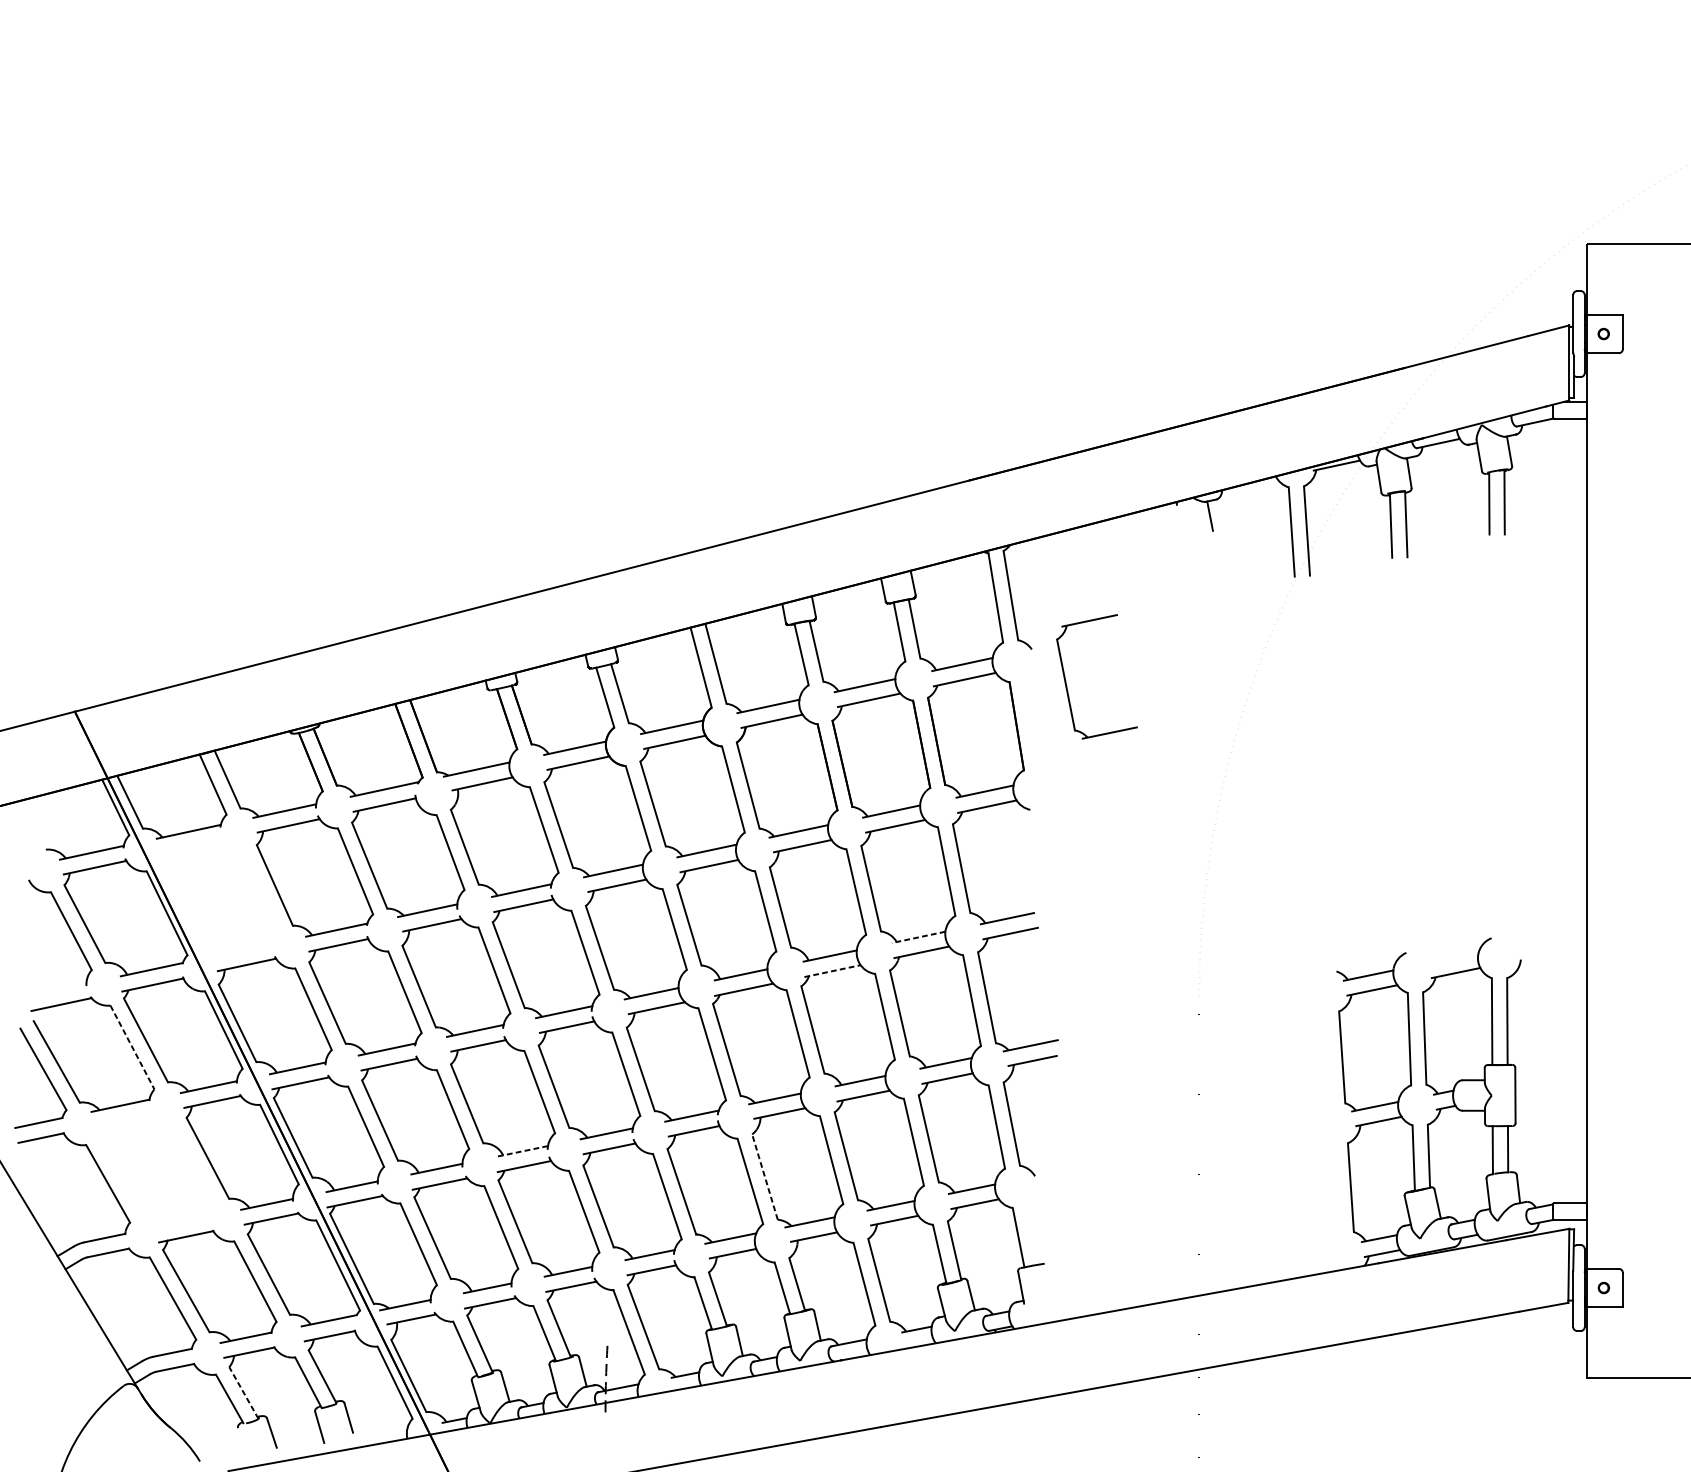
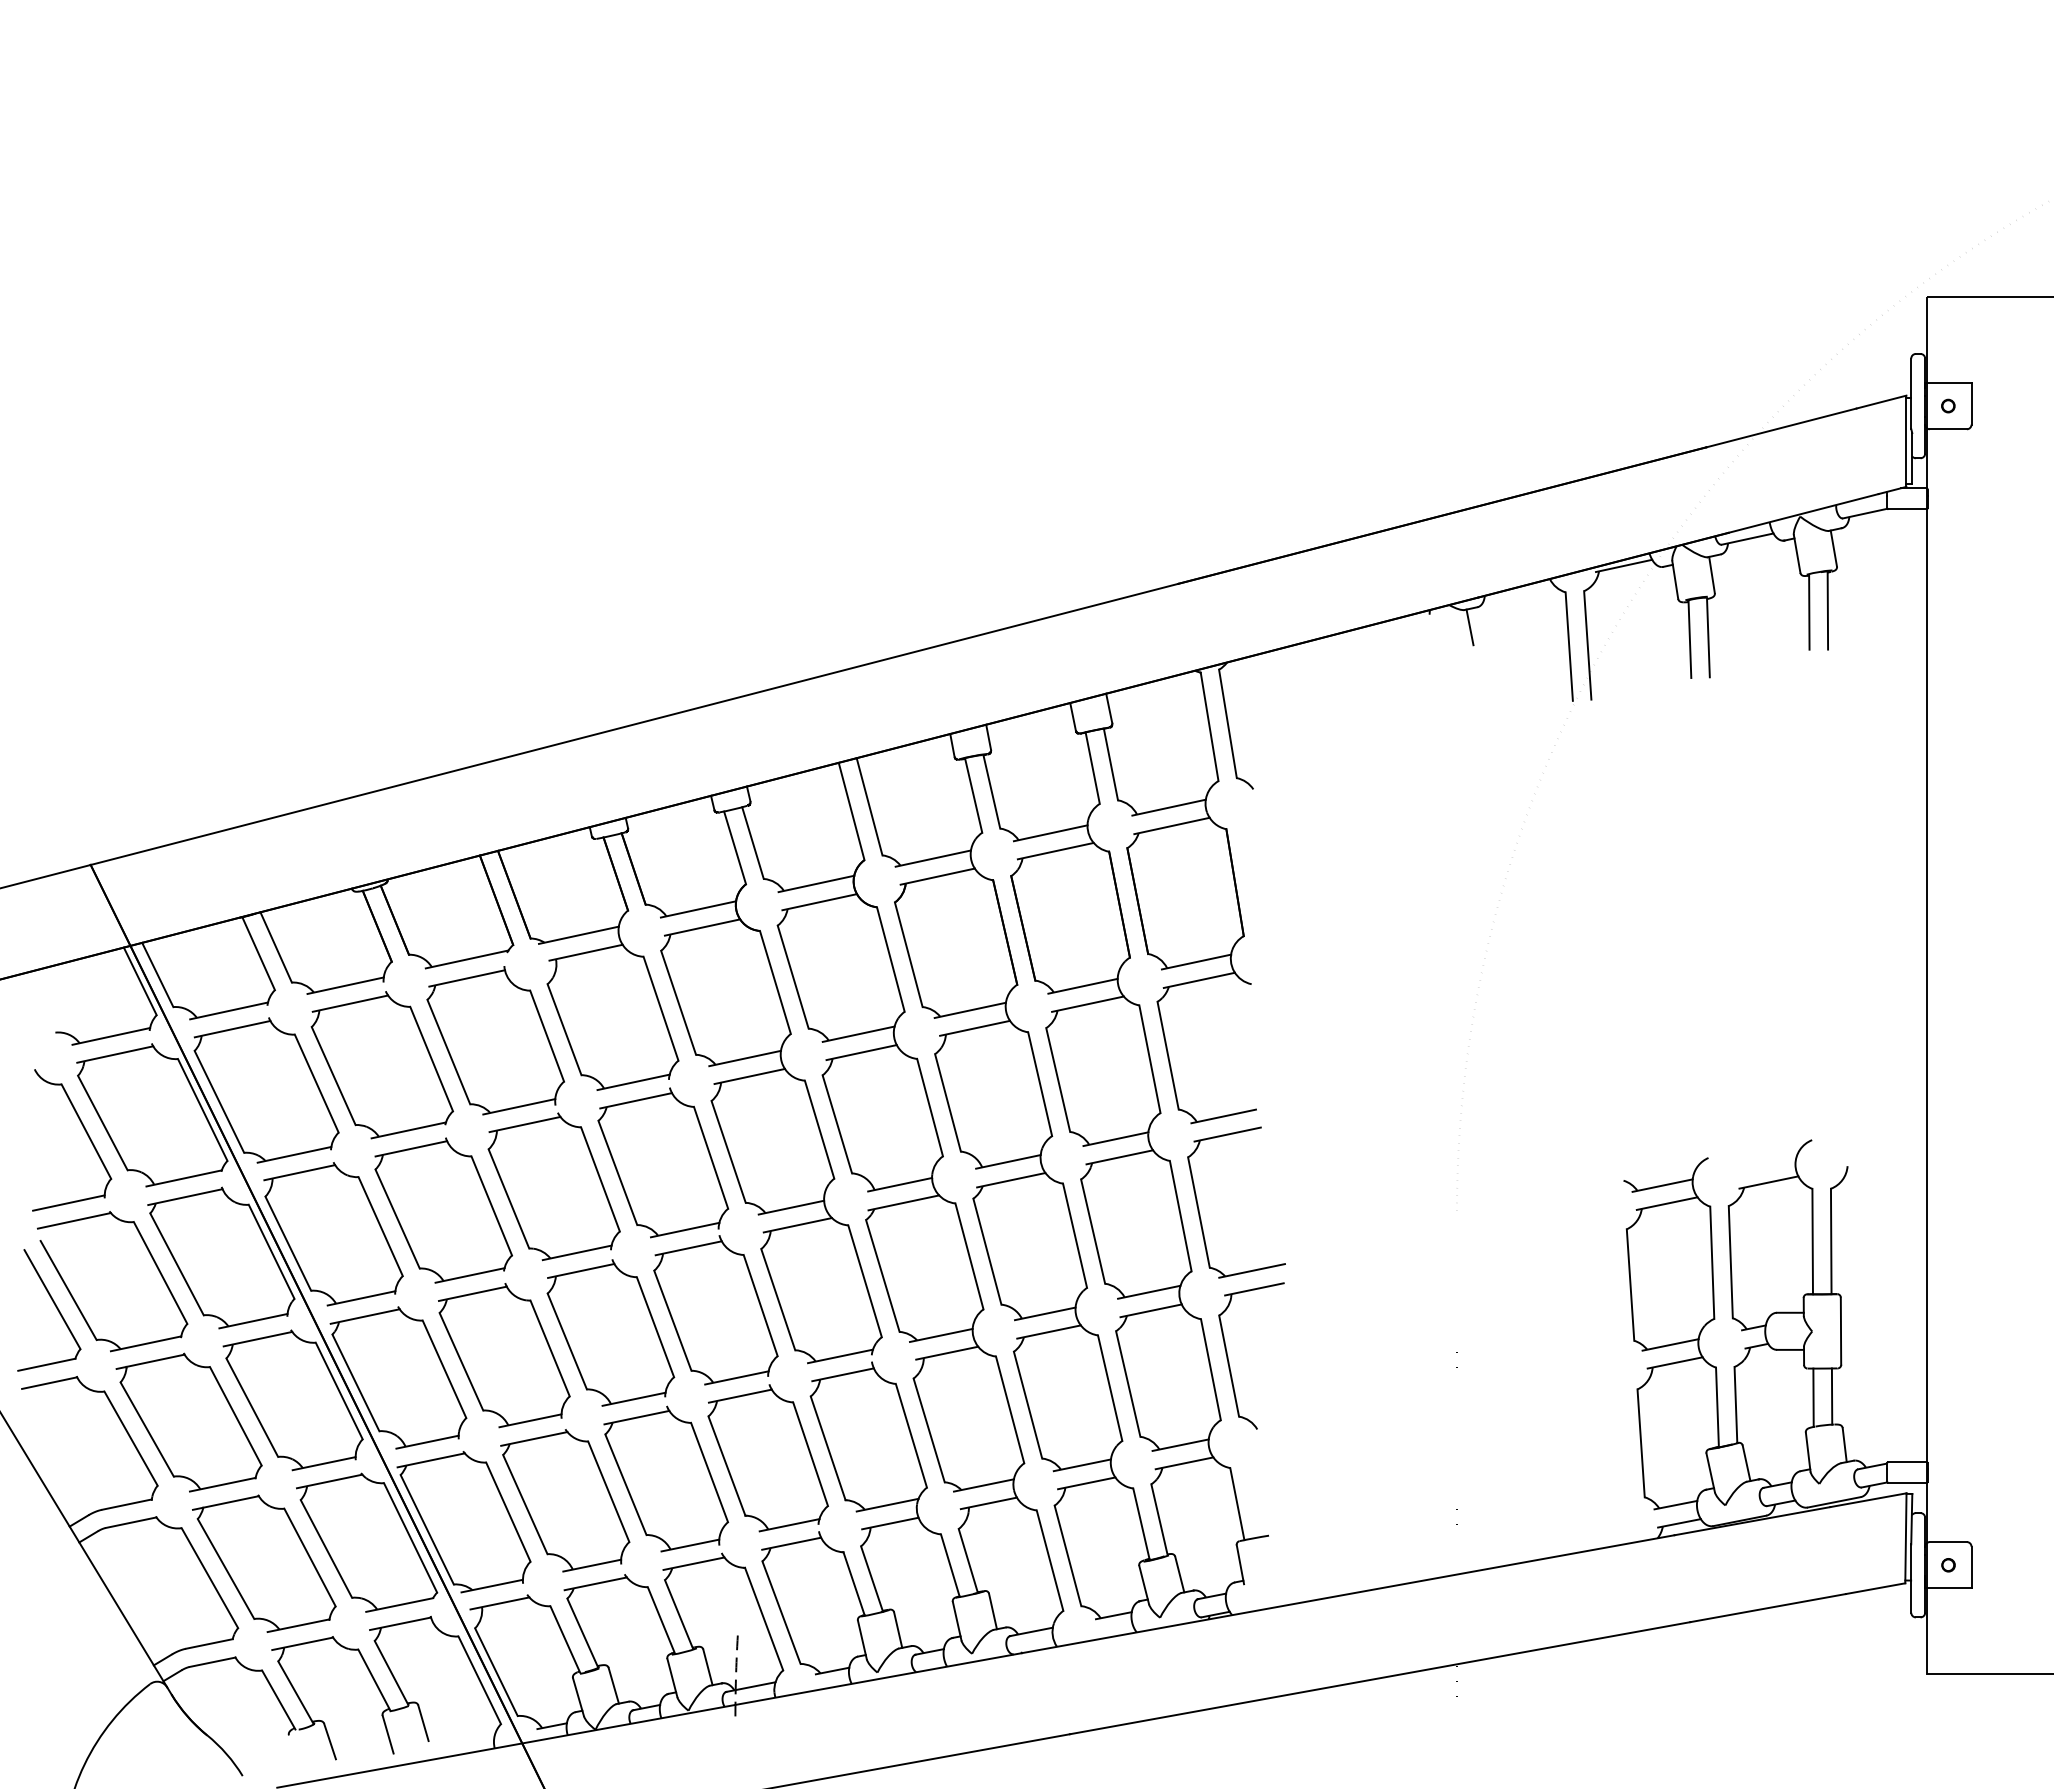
part: (1066, 681) -> (1295, 828), removed
part: (219, 897) -> (266, 1090), added
line: (918, 937) -> (1115, 1139), dashed -> solid
line: (832, 971) -> (1011, 1180), dashed -> solid
line: (56, 989) -> (68, 1202), added
line: (132, 1047) -> (160, 1272), dashed -> solid
line: (521, 1151) -> (633, 1399), dashed -> solid
part: (155, 1170) -> (188, 1422), added
line: (765, 1176) -> (929, 1429), dashed -> solid
line: (243, 1392) -> (295, 1692), dashed -> solid

